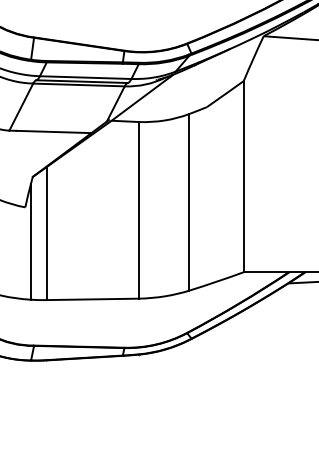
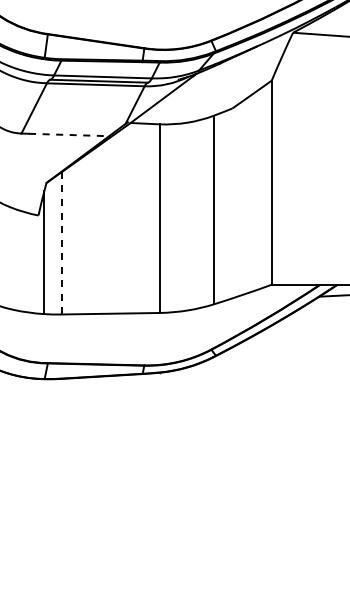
line: (54, 132) -> (69, 135), solid -> dashed
line: (46, 232) -> (61, 242), solid -> dashed

